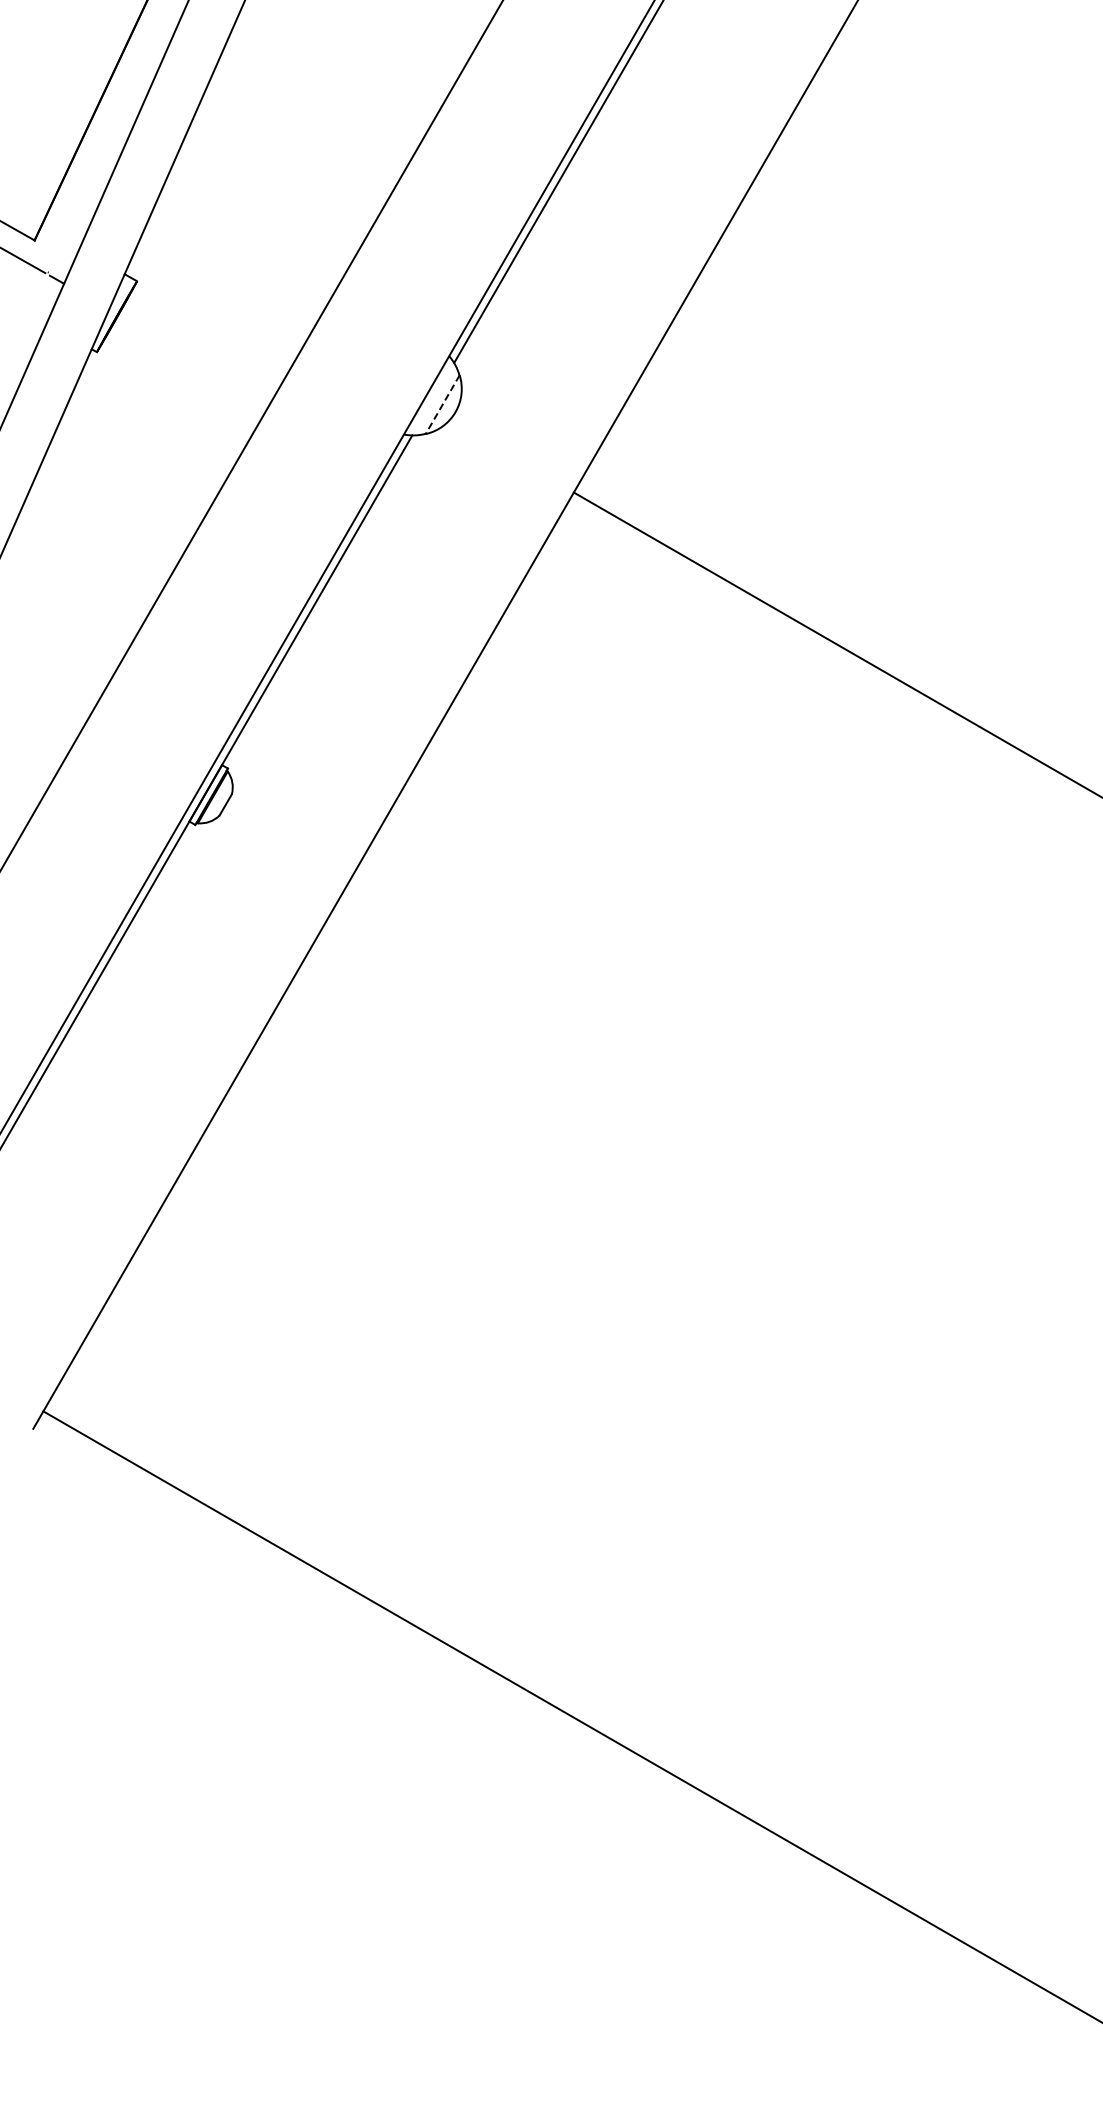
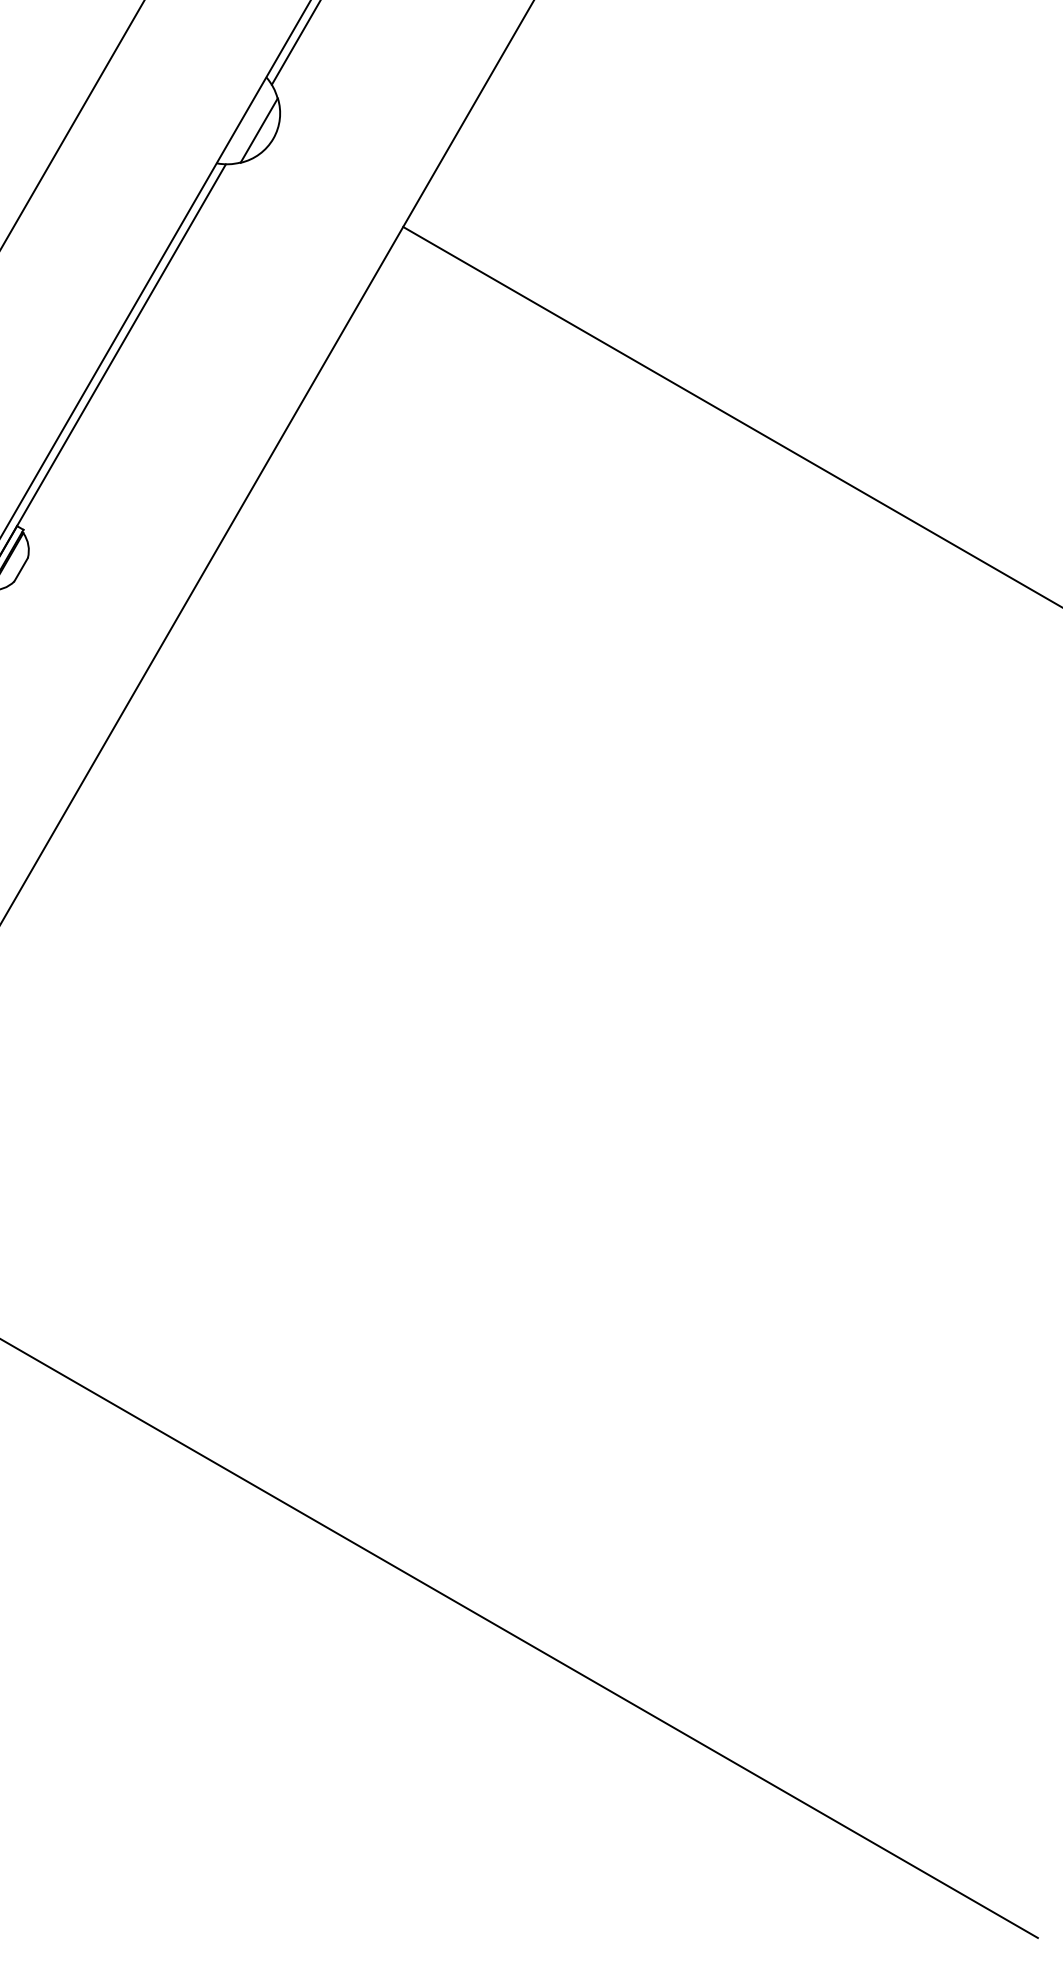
line: (442, 404) -> (259, 130), dashed -> solid

